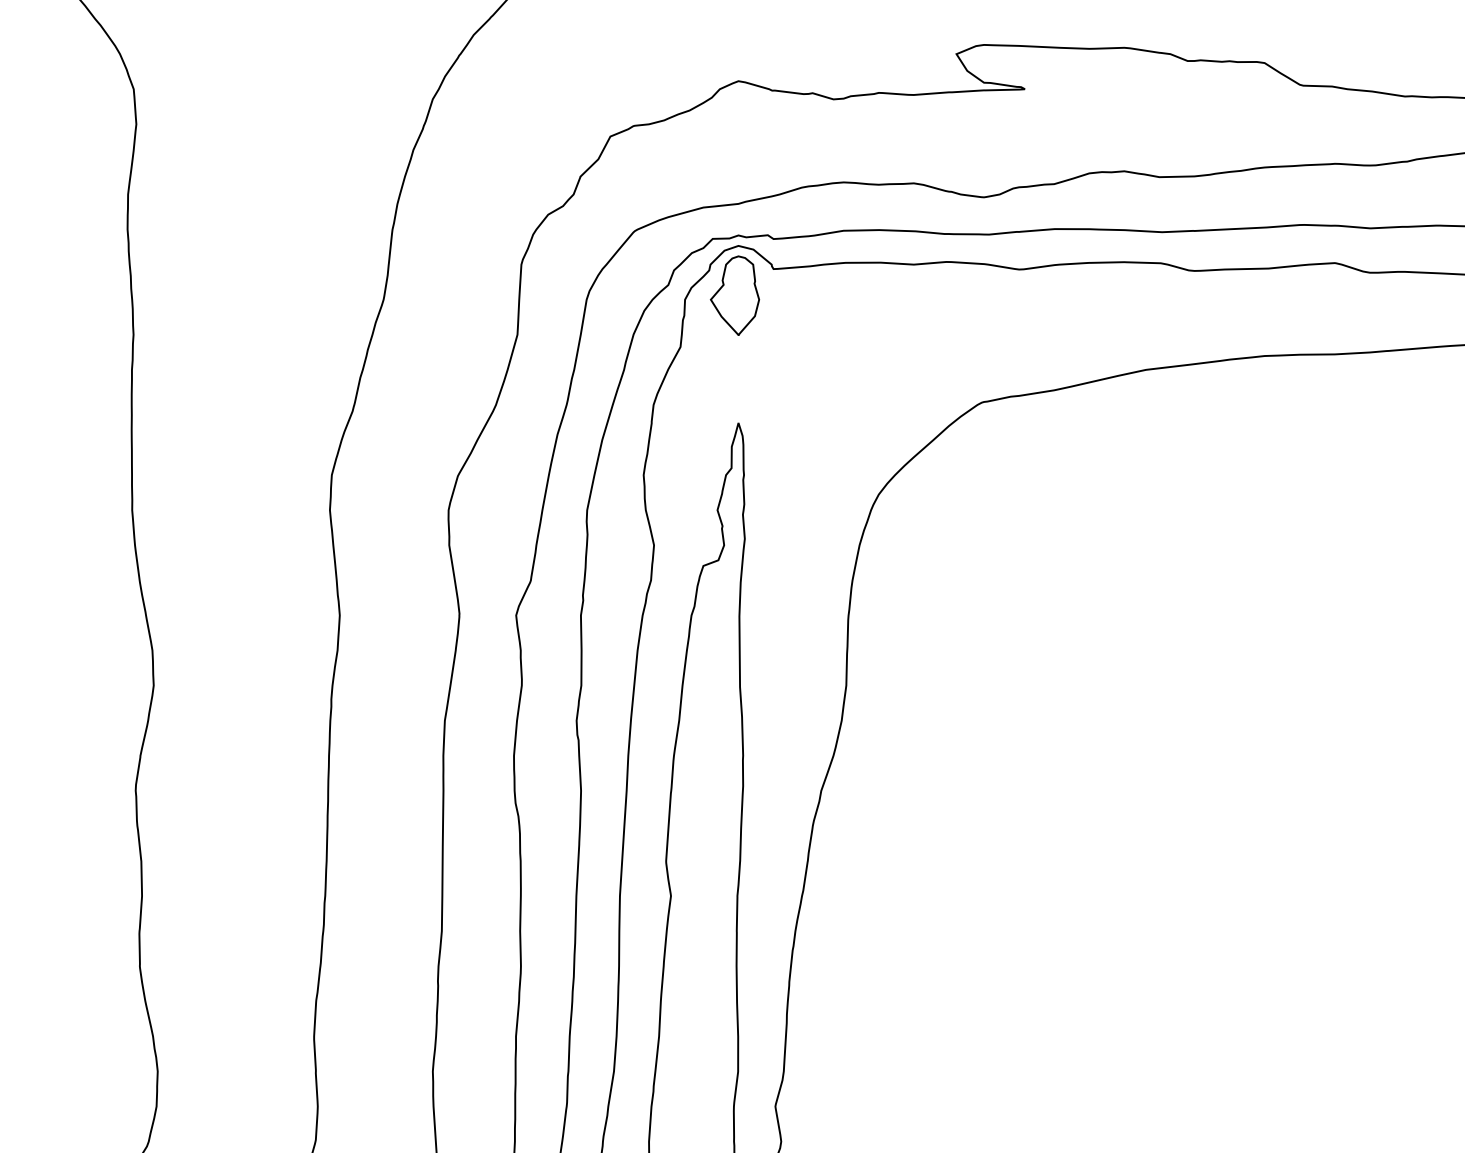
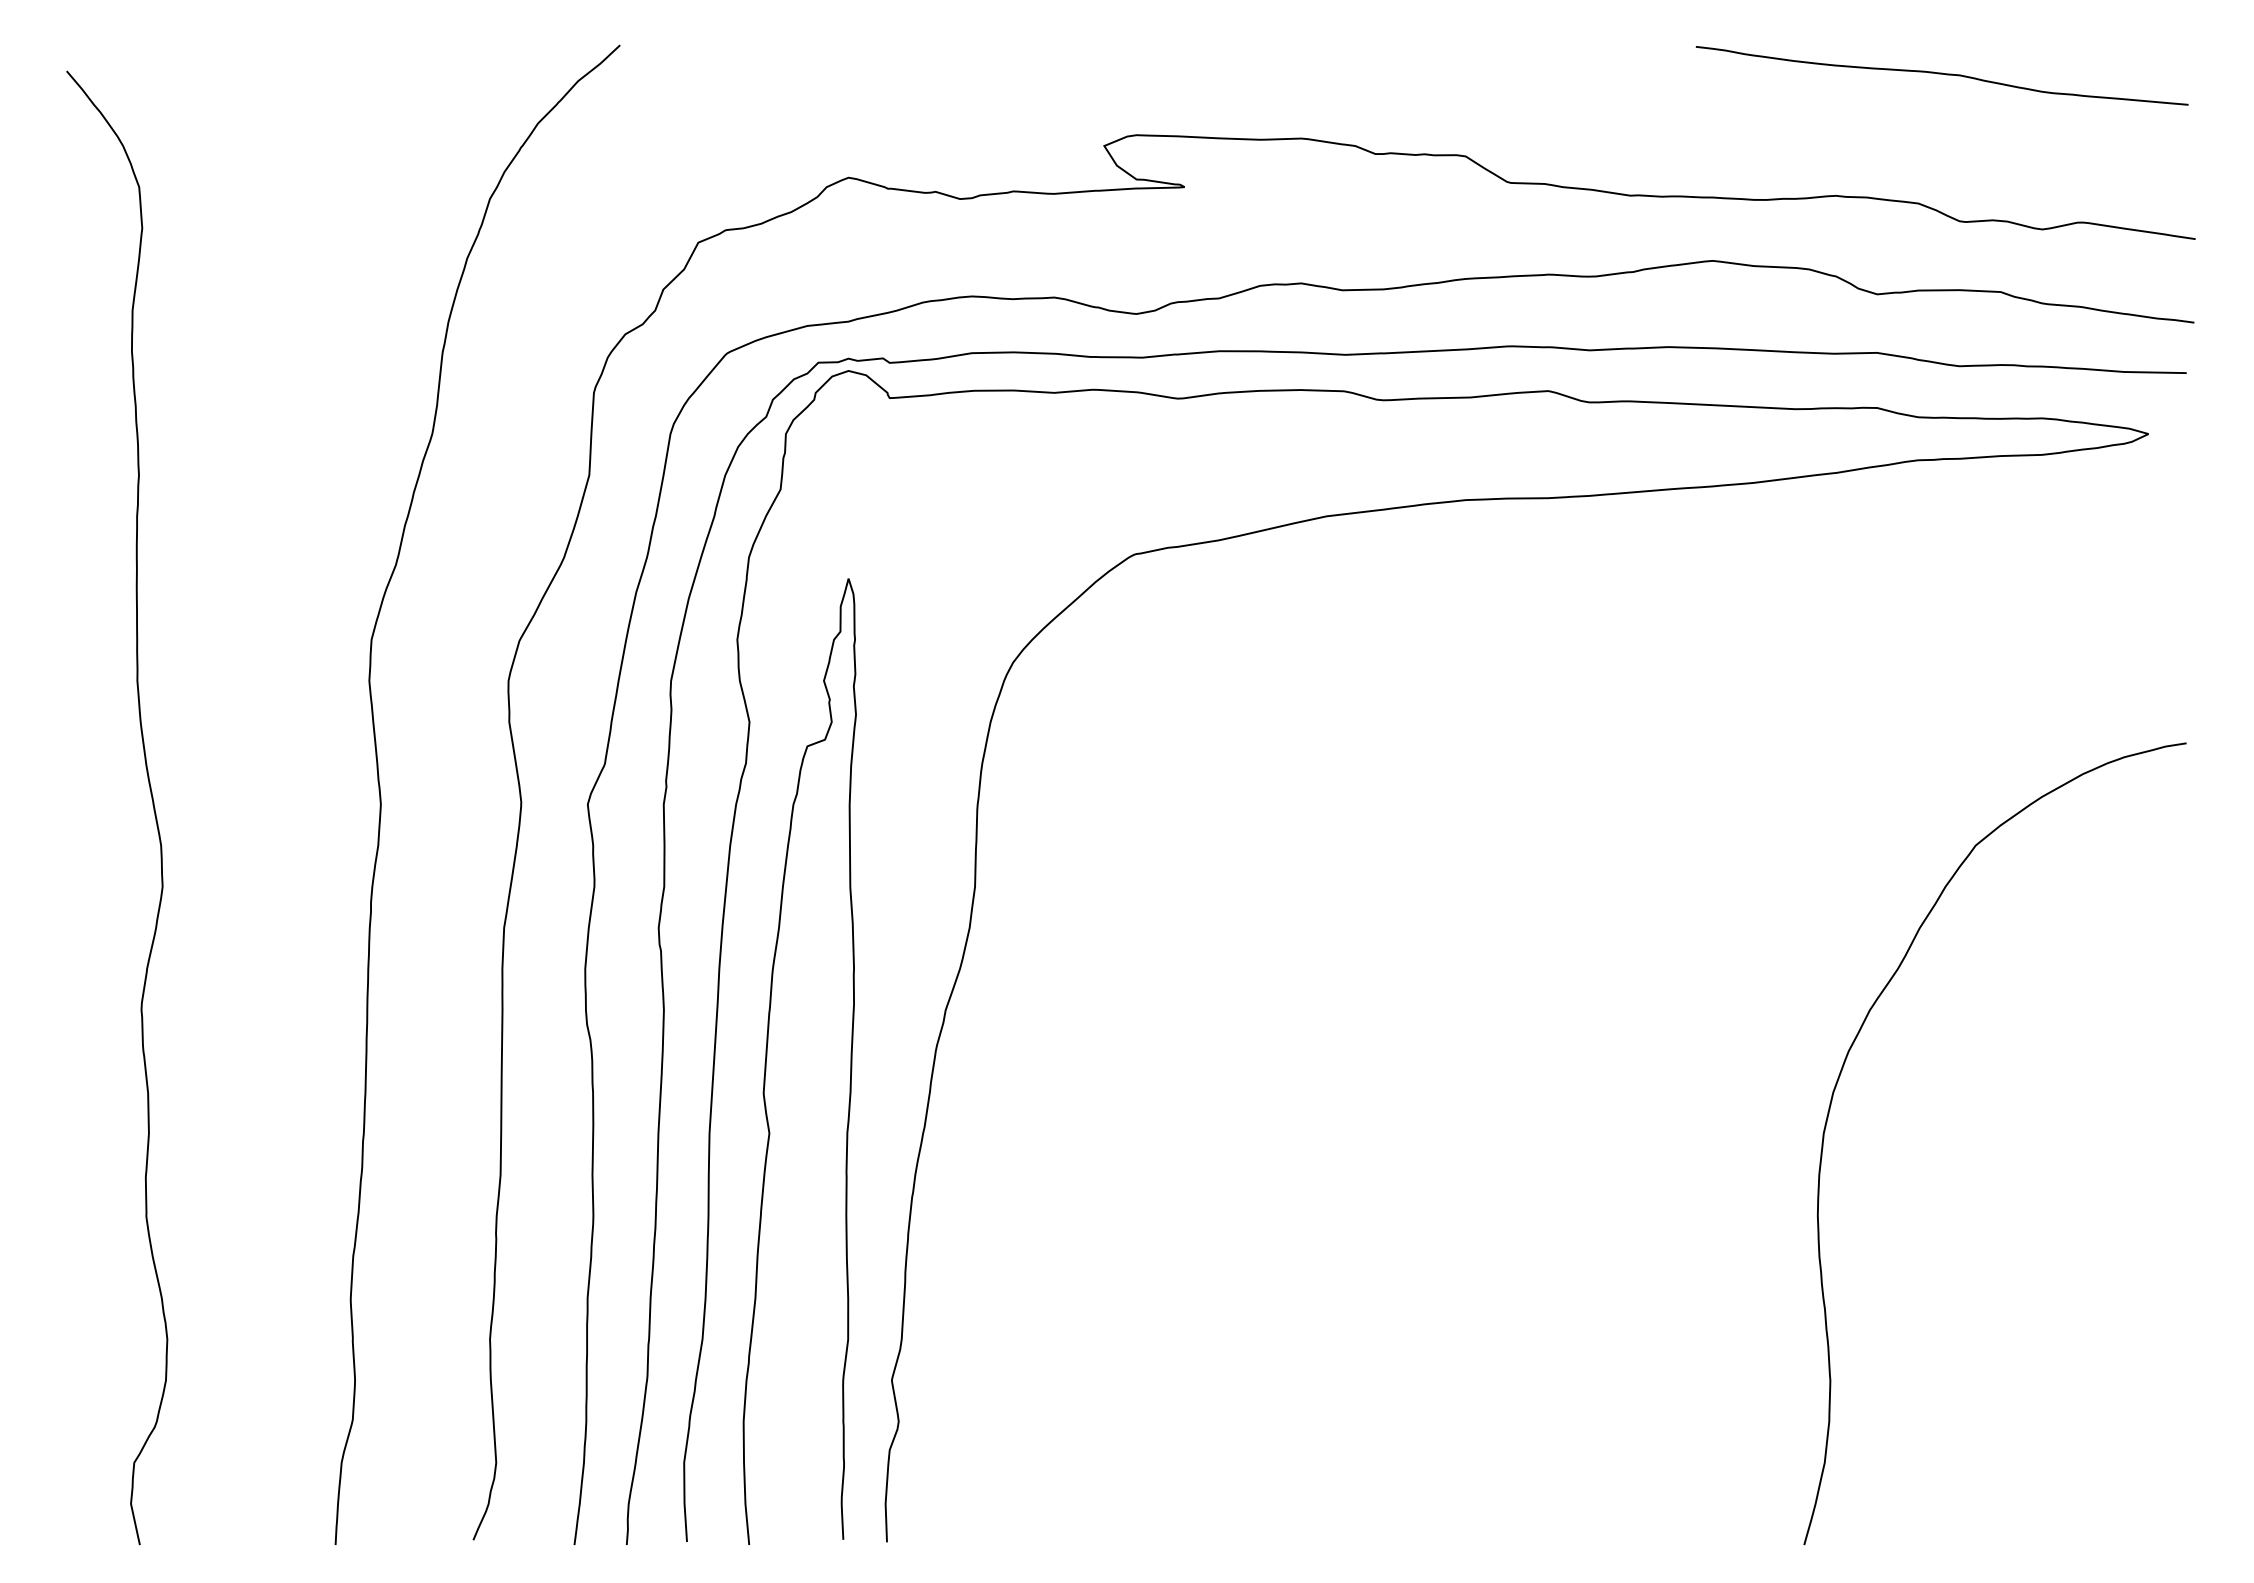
part: (735, 295) -> (844, 429), removed

